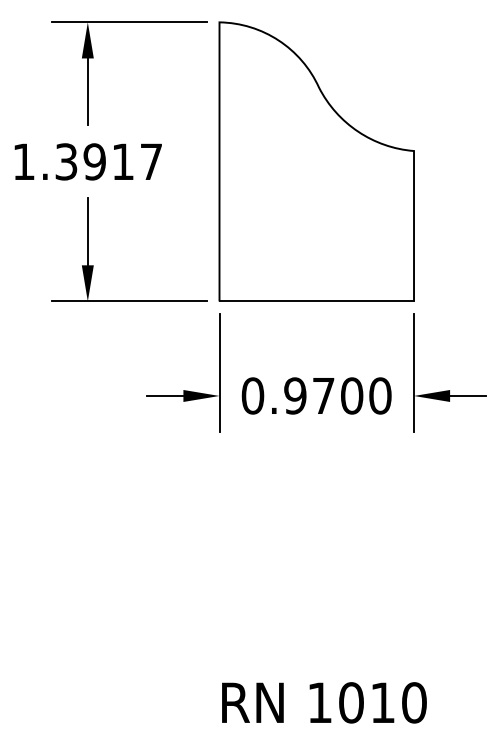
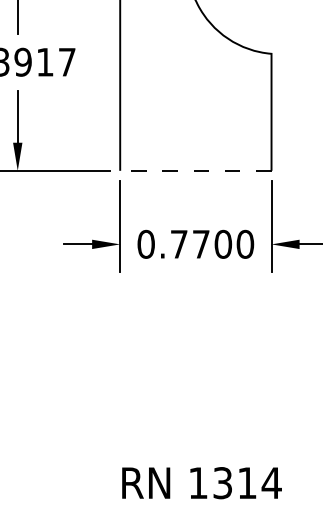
line: (316, 301) -> (195, 170), solid -> dashed
text: (295, 395) -> (179, 244), 0.9700 -> 0.7700
text: (383, 702) -> (247, 482), 1010 -> 1314

